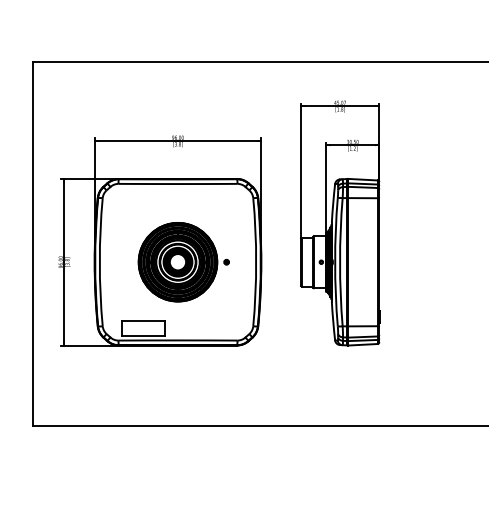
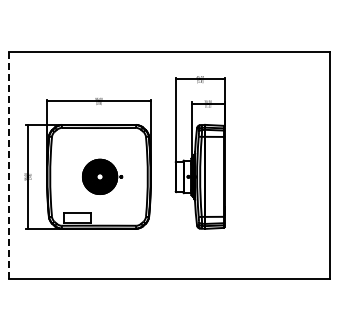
line: (32, 243) -> (8, 165), solid -> dashed
part: (183, 261) -> (102, 176), size x0.7

